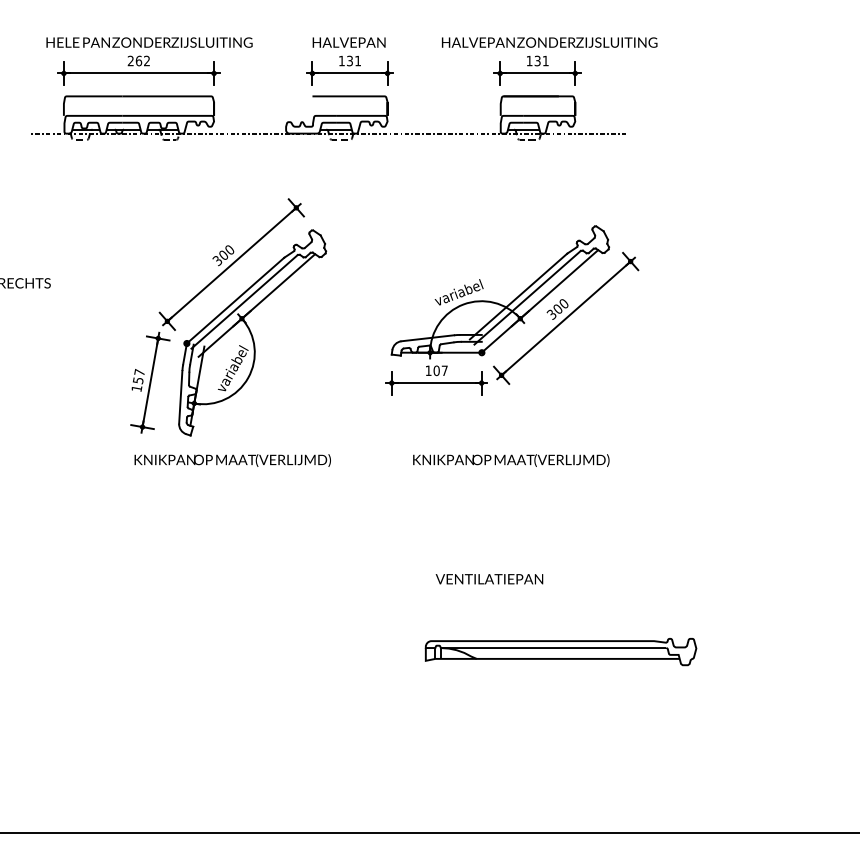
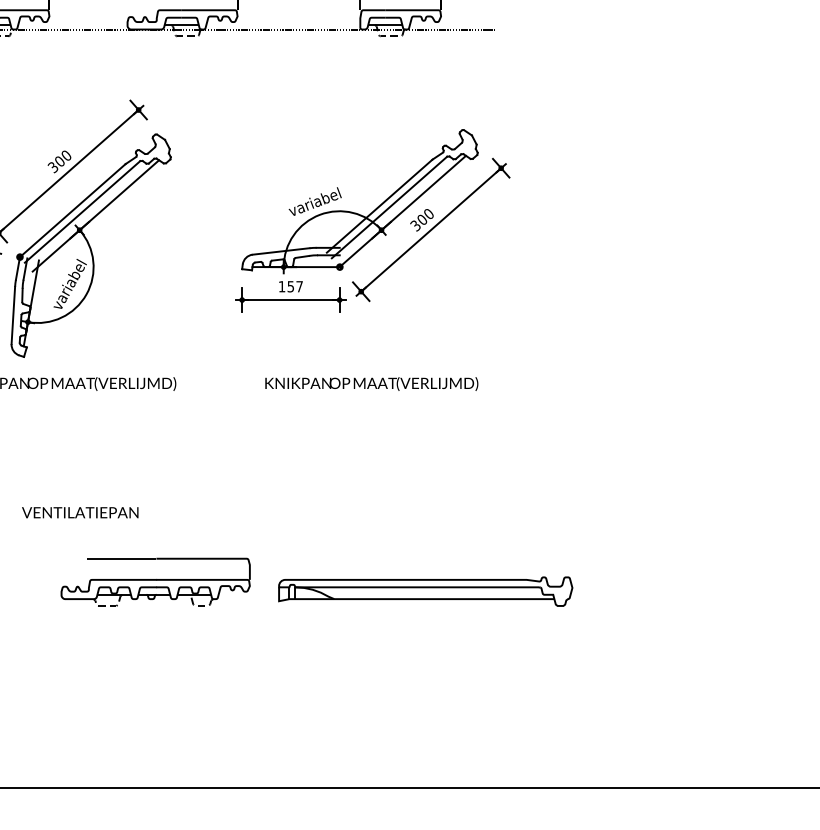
text: (436, 370) -> (290, 286), 107 -> 157
text: (489, 579) -> (80, 513), moved
part: (311, 642) -> (155, 581), added

